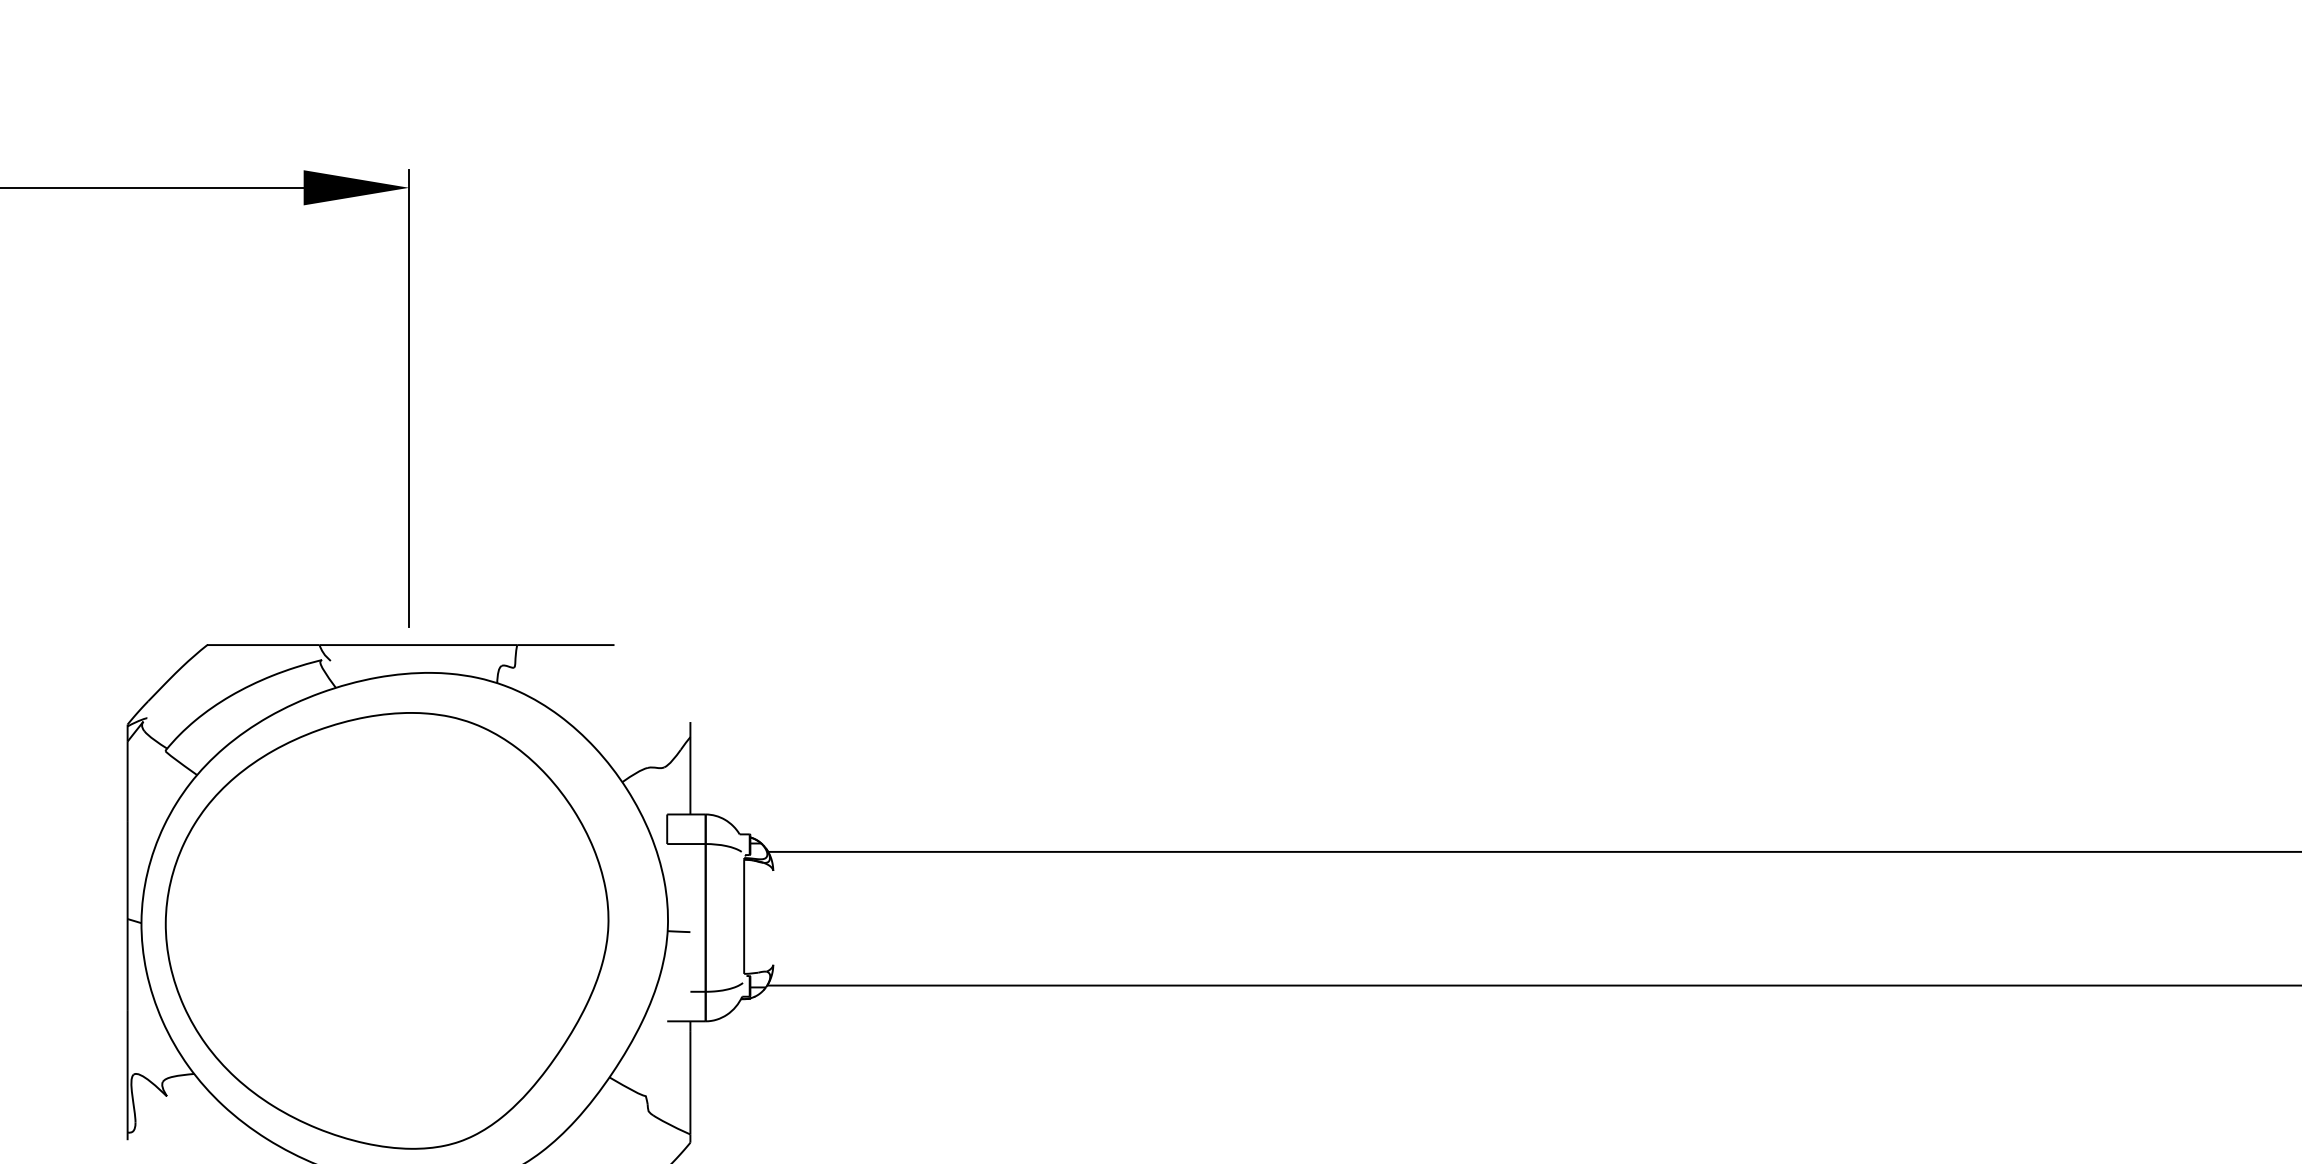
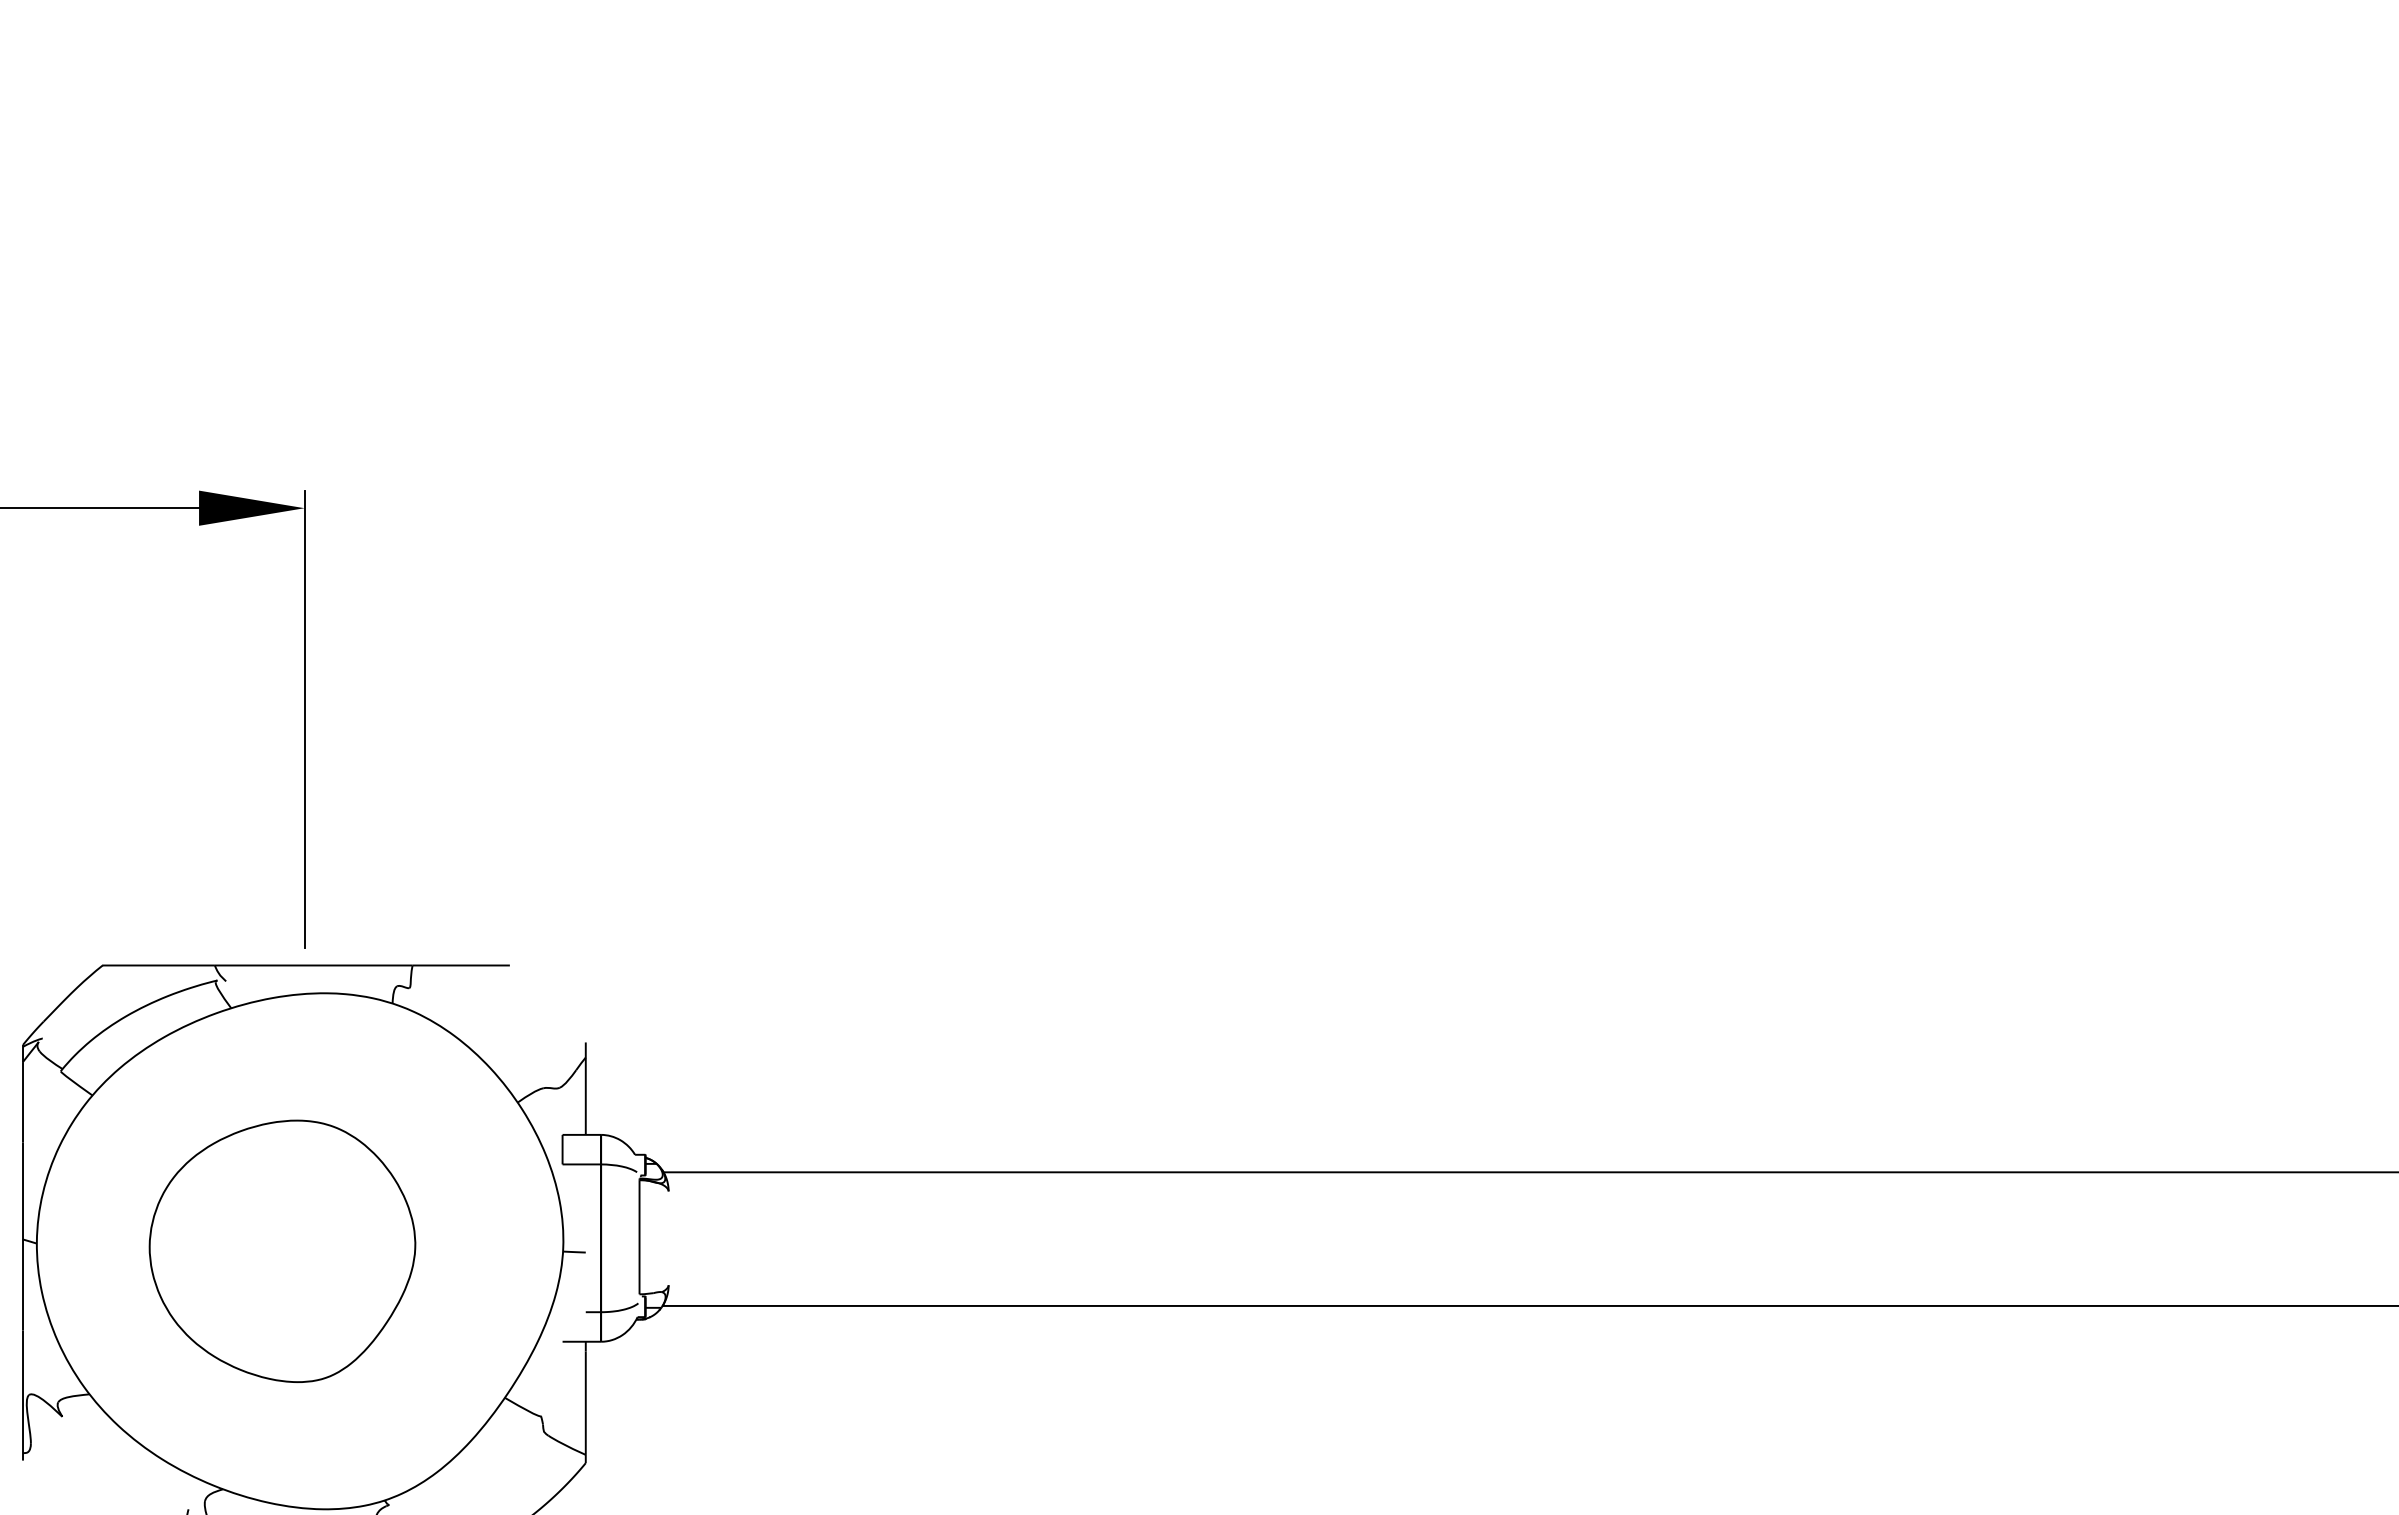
part: (387, 931) -> (282, 1251), size x0.6

